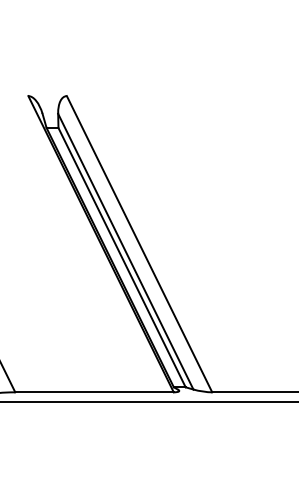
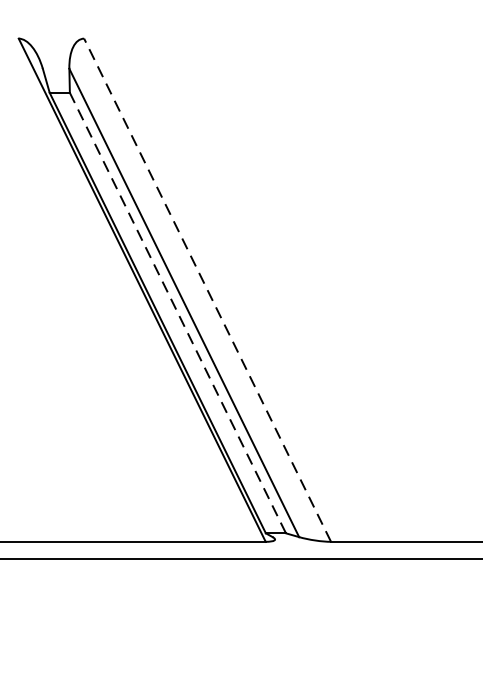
line: (139, 244) -> (207, 290), solid -> dashed
line: (121, 257) -> (176, 312), solid -> dashed

